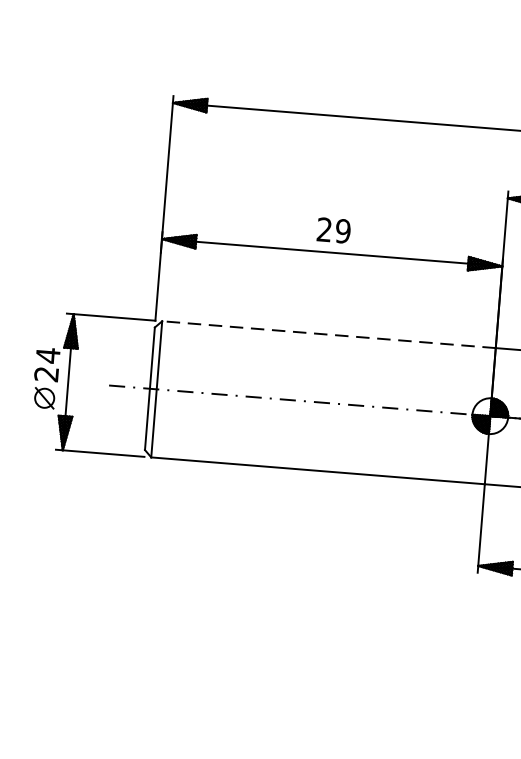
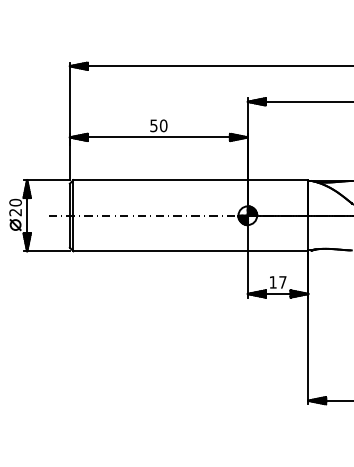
text: (333, 229) -> (158, 125), 29 -> 50
line: (328, 335) -> (160, 180), dashed -> solid
text: (47, 355) -> (15, 202), 24 -> 20

